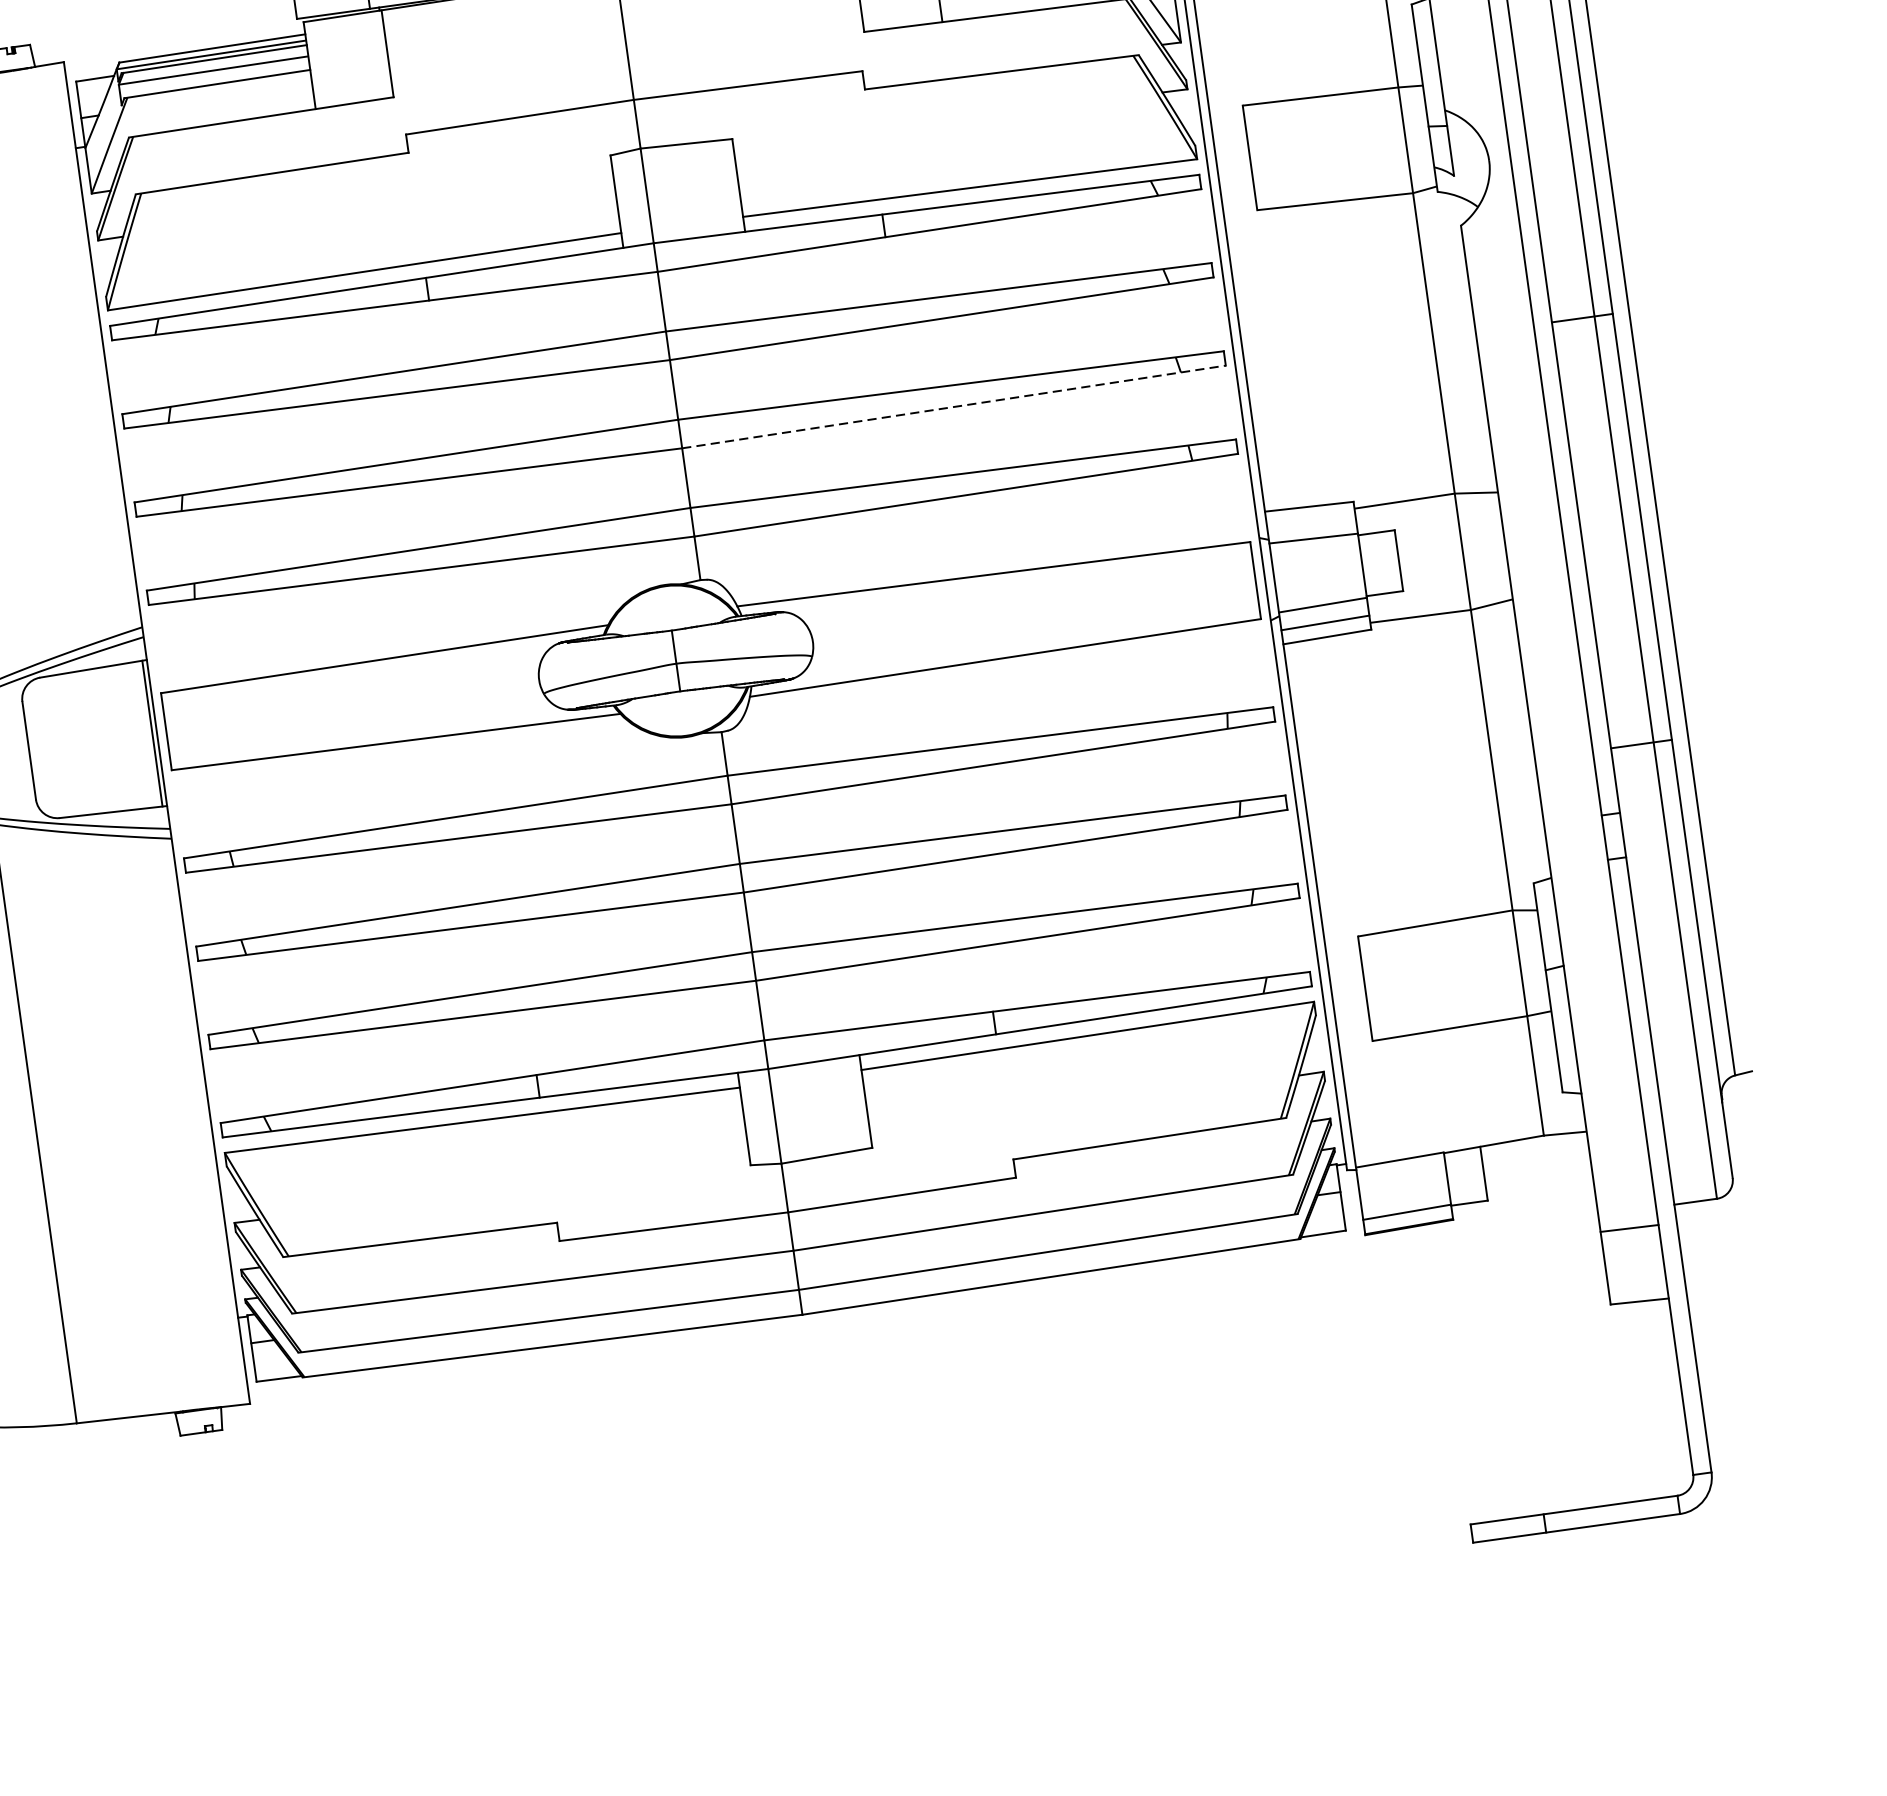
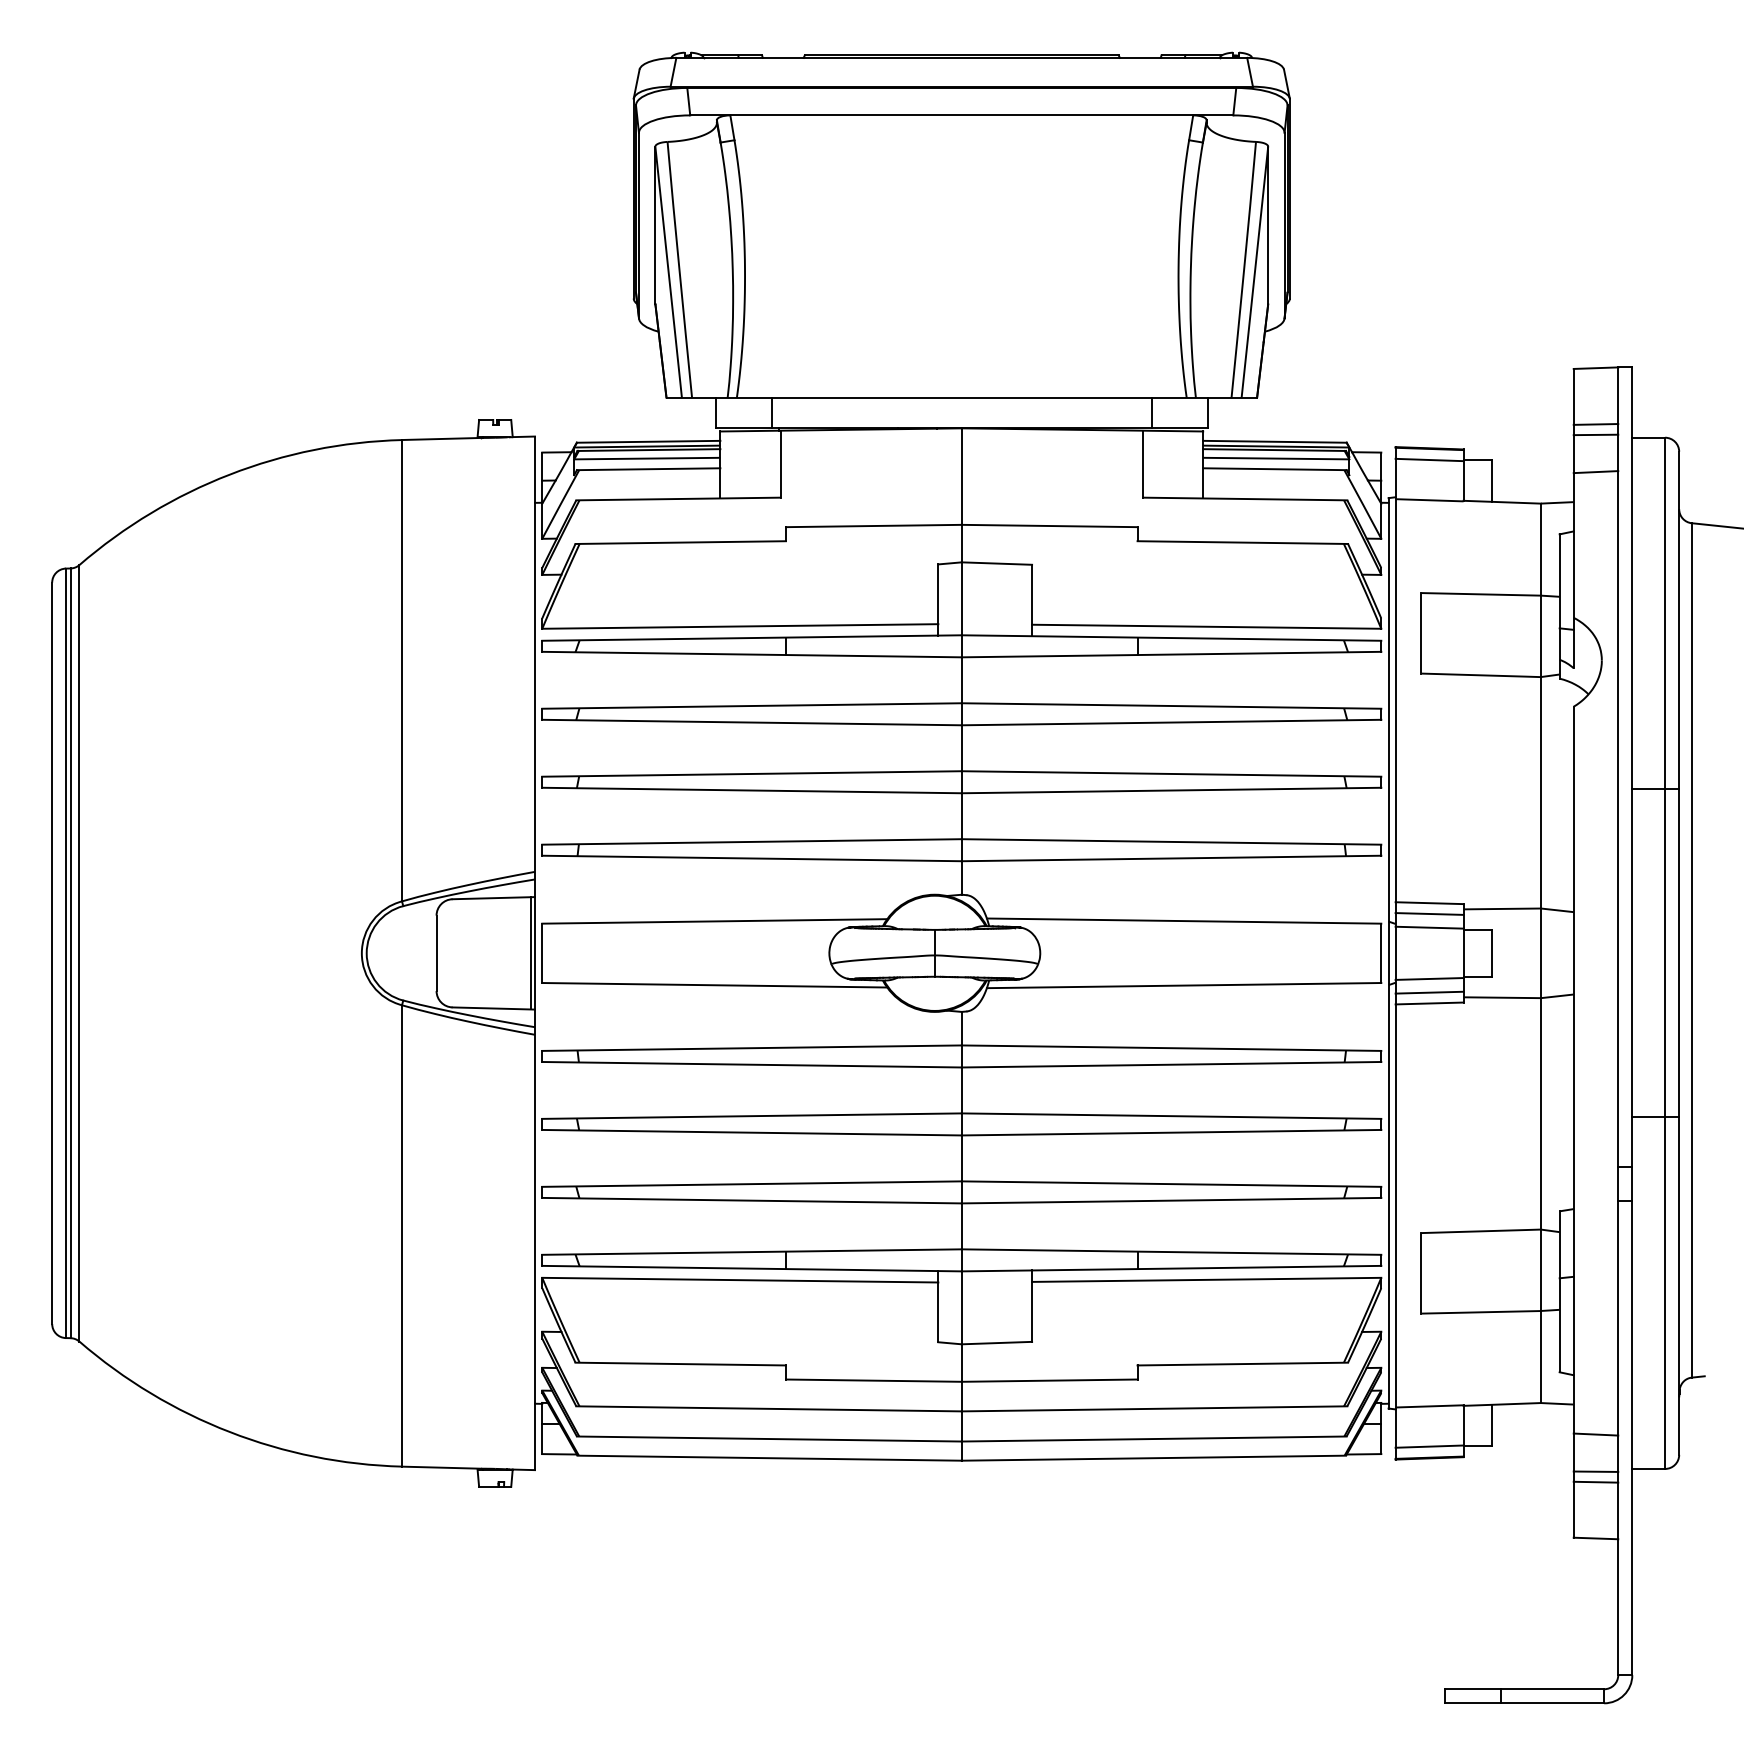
line: (953, 406) -> (1171, 790), dashed -> solid
line: (1311, 520) -> (1429, 913), added
line: (1620, 1166) -> (1595, 1434), added
line: (1627, 1214) -> (1595, 1471), added

